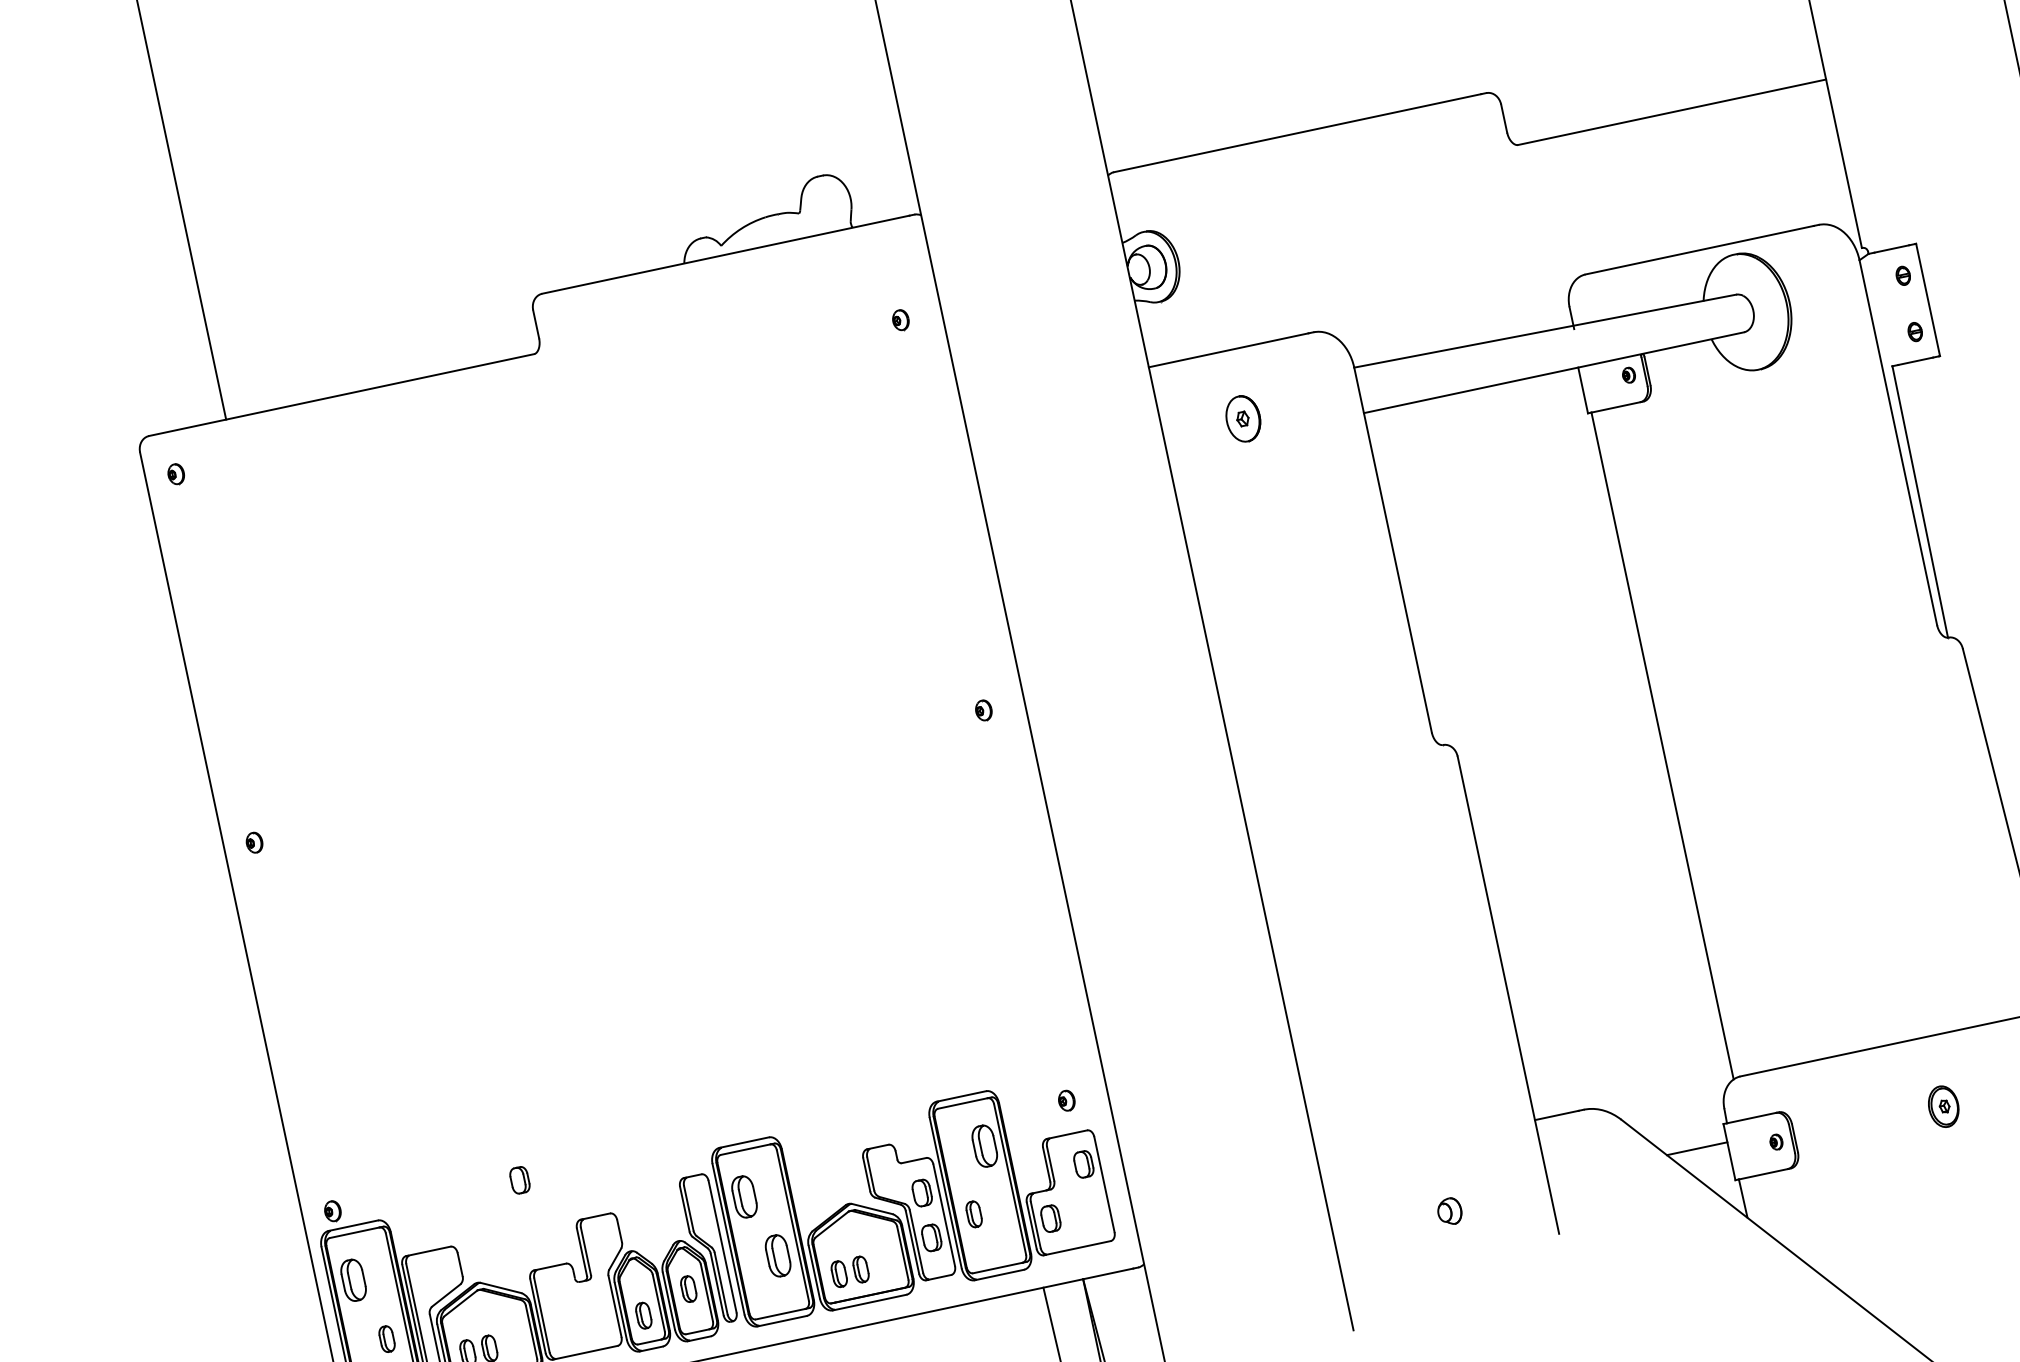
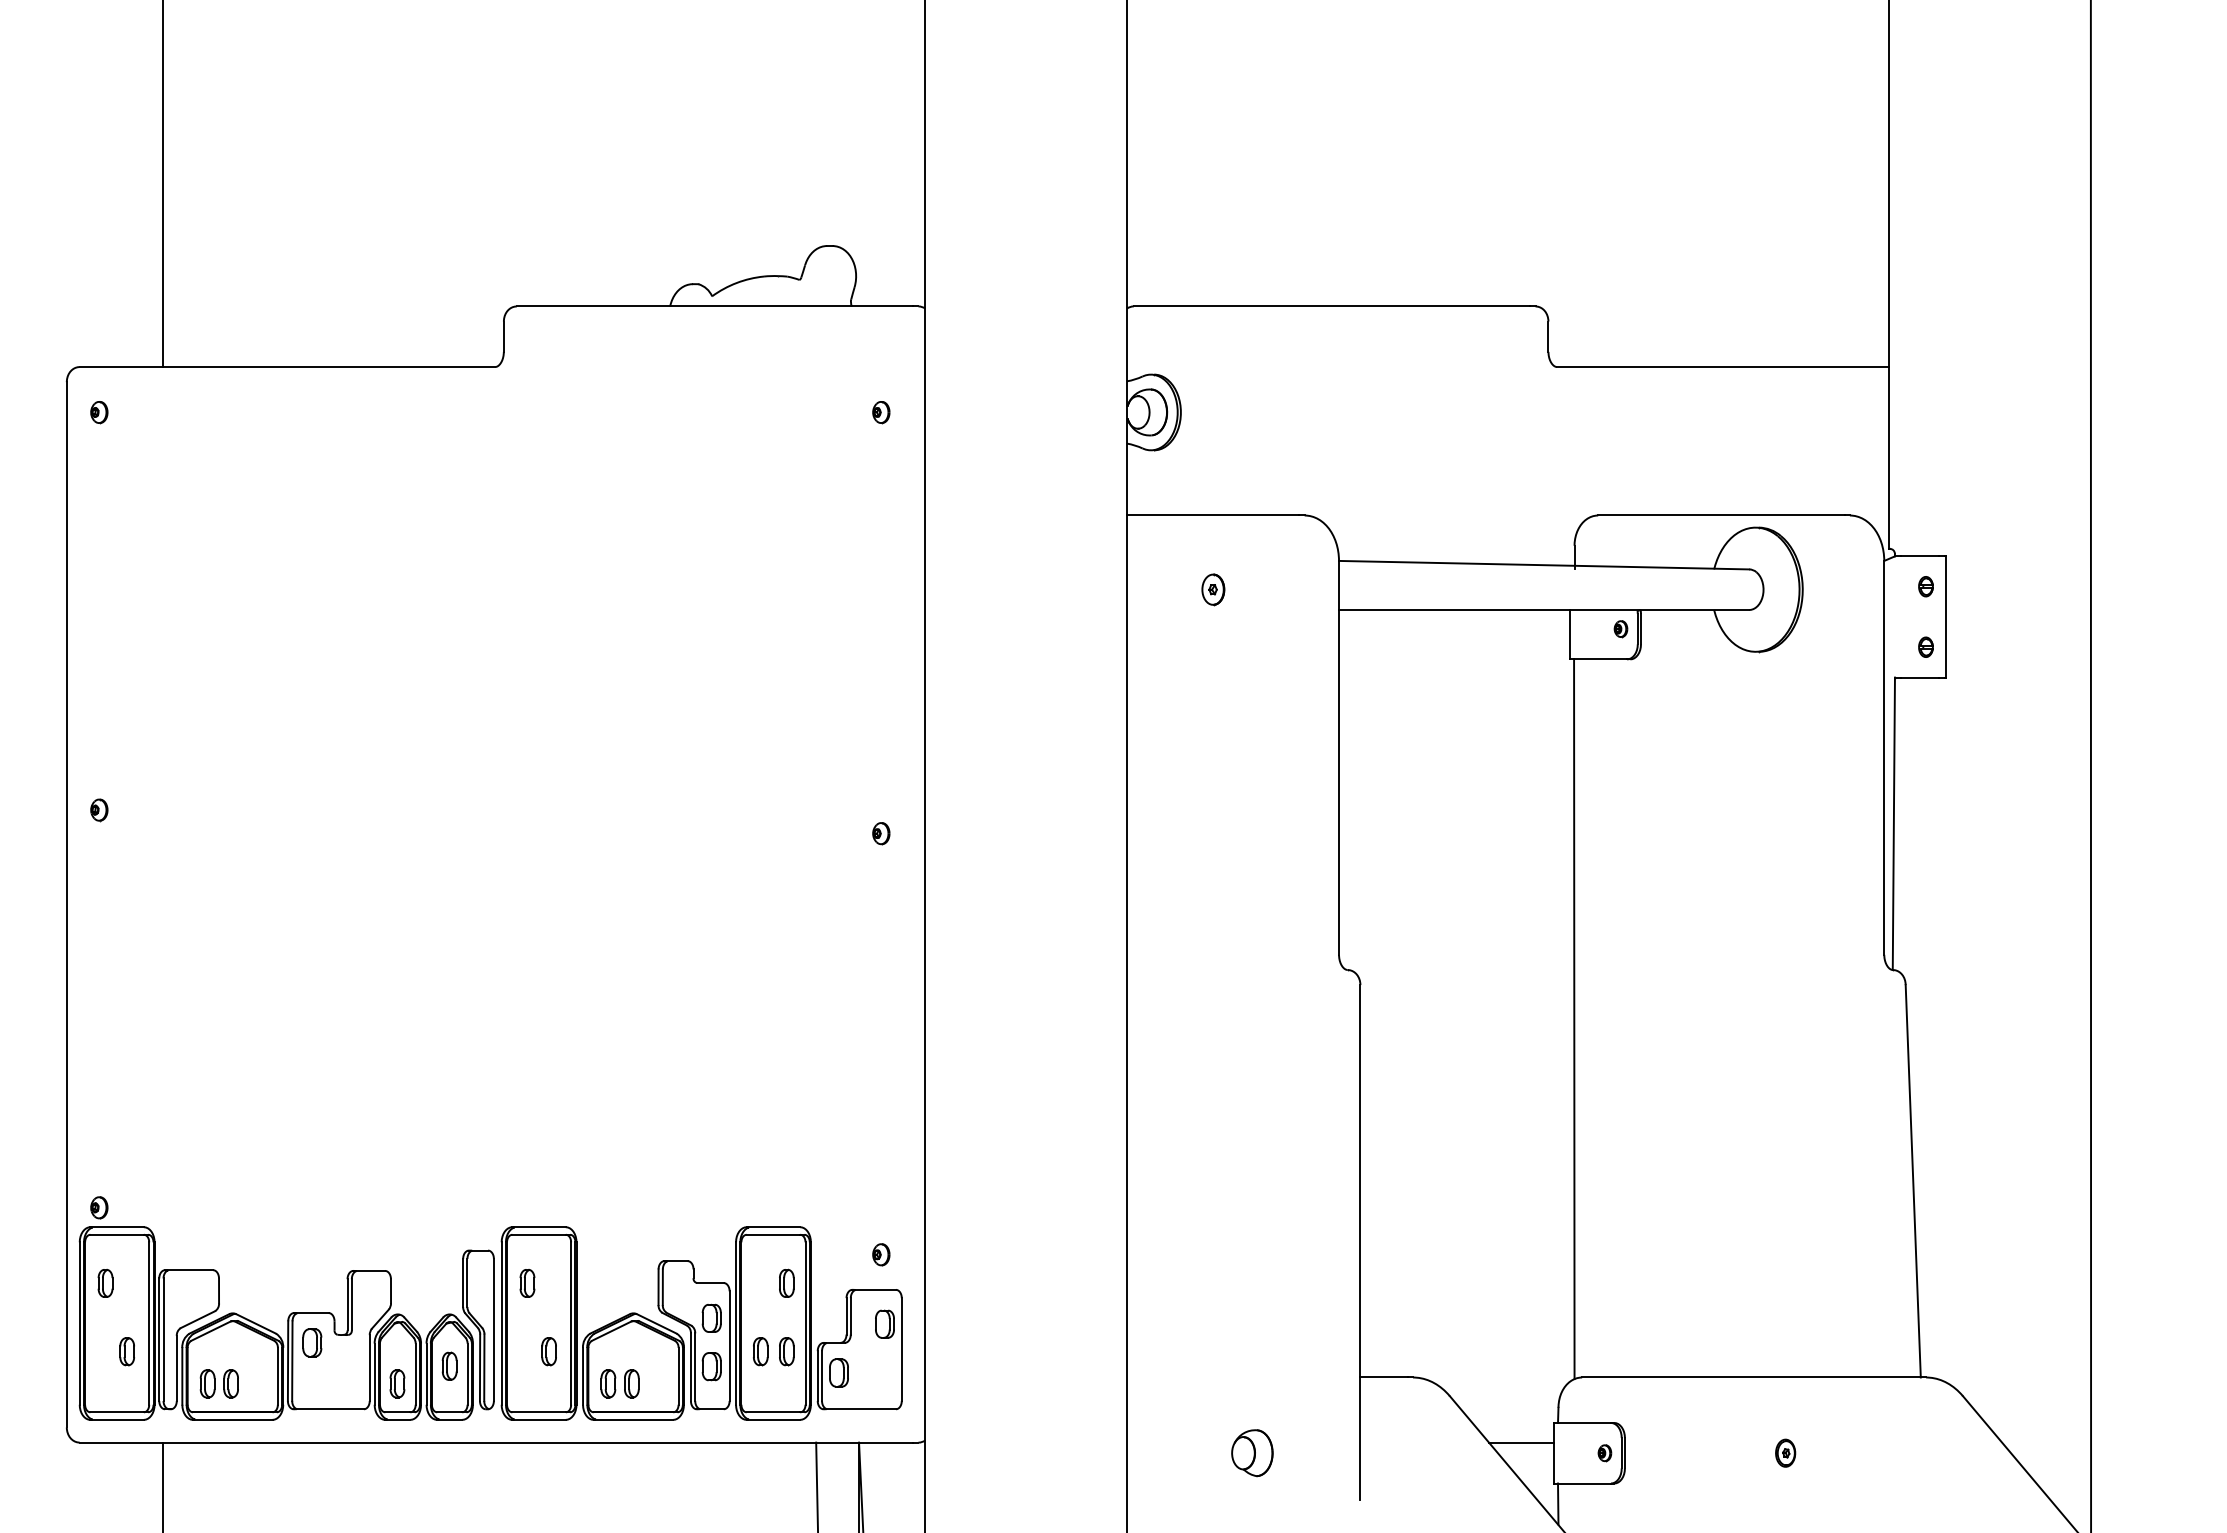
part: (1243, 418) -> (1213, 589), size x0.62
part: (1943, 1105) -> (1785, 1452), size x0.62
part: (984, 1145) -> (786, 1282), size x0.62
part: (520, 1179) -> (312, 1342), moved
part: (744, 1197) -> (527, 1283), size x0.62
part: (997, 1209) -> (786, 1351), added
part: (1449, 1211) -> (1252, 1453), size x1.67
part: (777, 1255) -> (548, 1351), size x0.62
part: (353, 1279) -> (105, 1282), size x0.62

